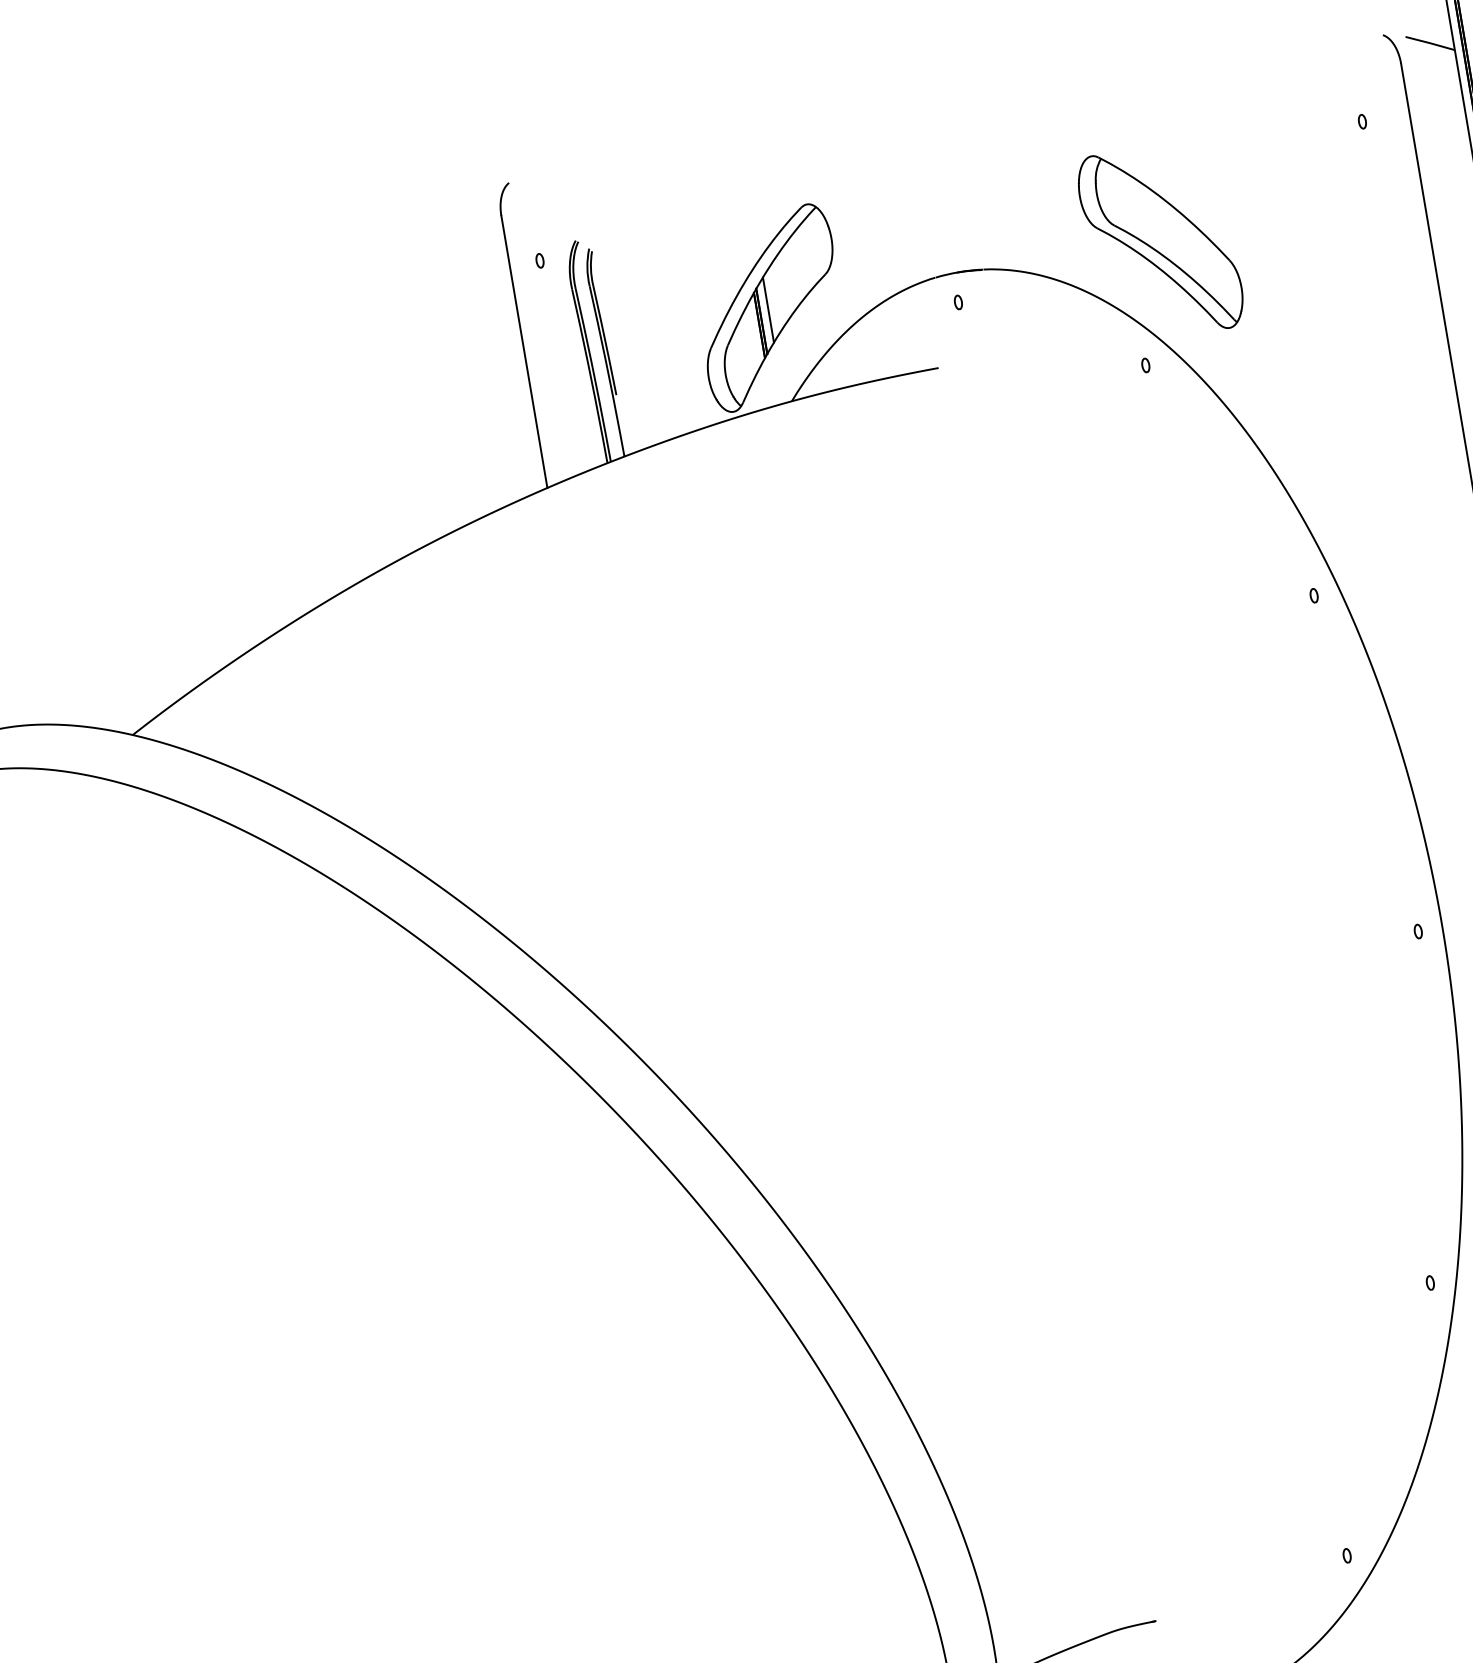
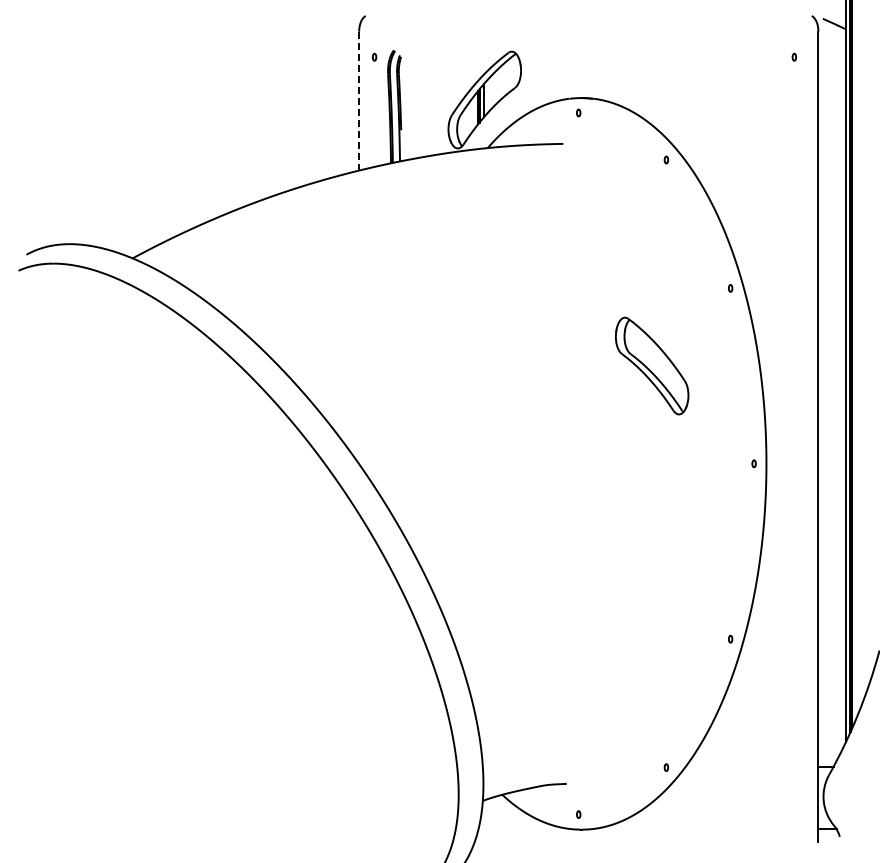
part: (1161, 240) -> (652, 365), moved
line: (525, 352) -> (359, 101), solid -> dashed

